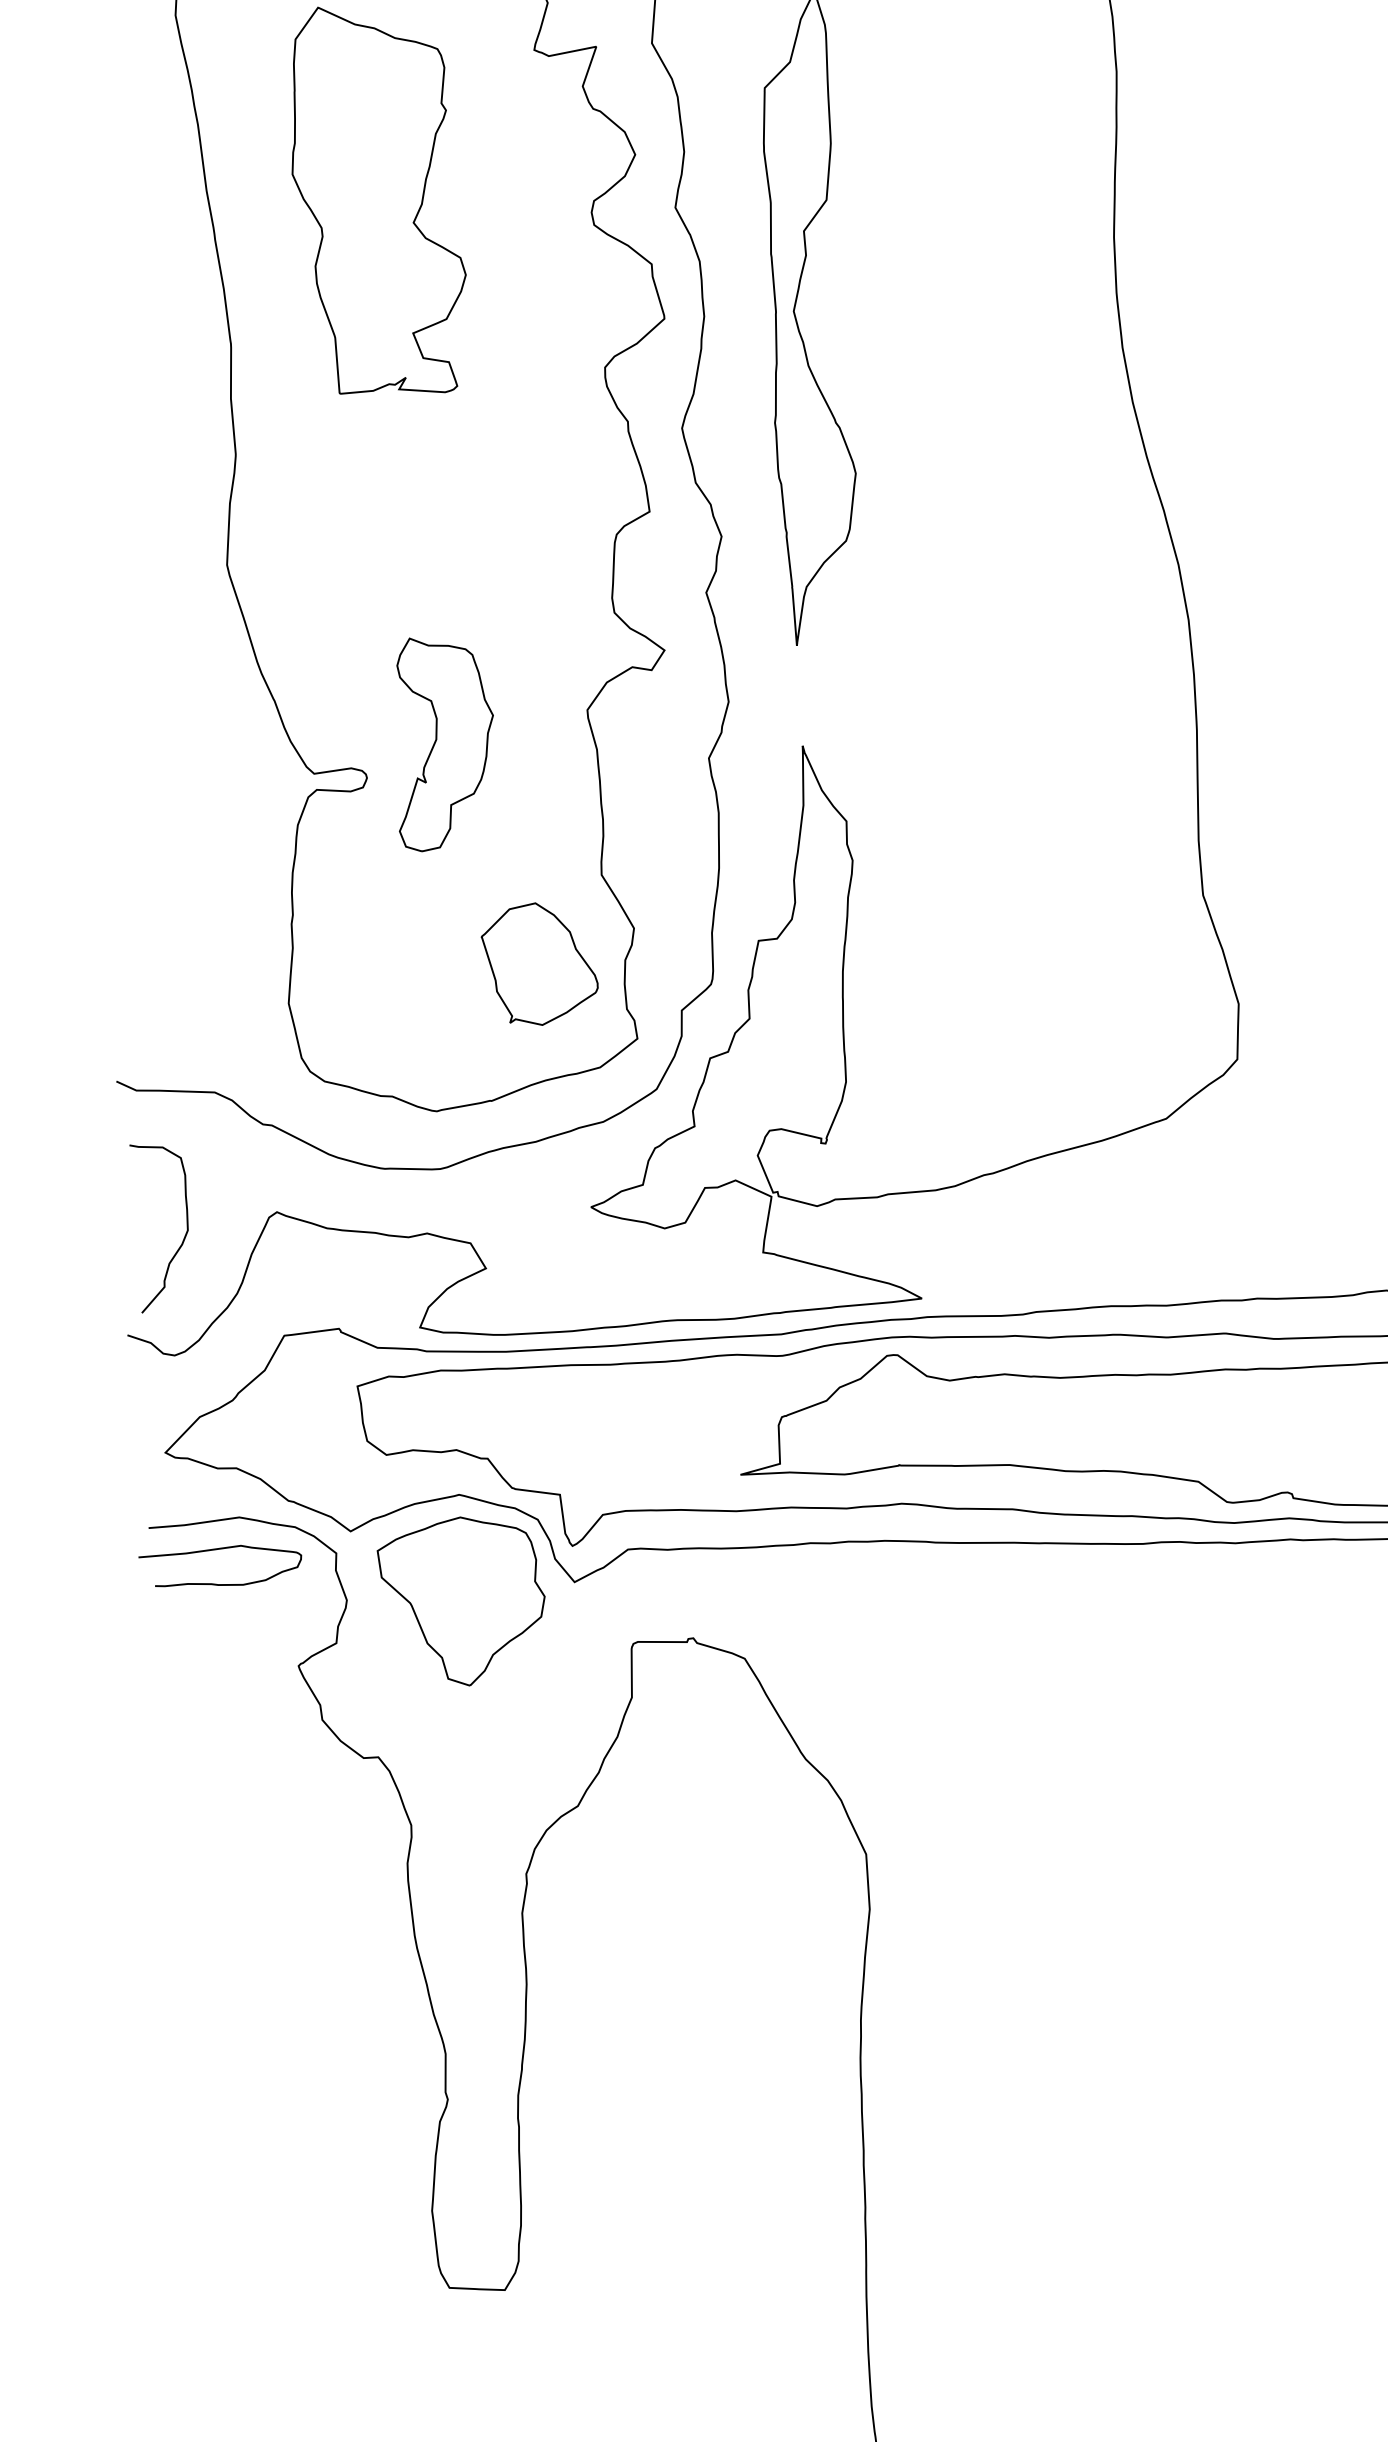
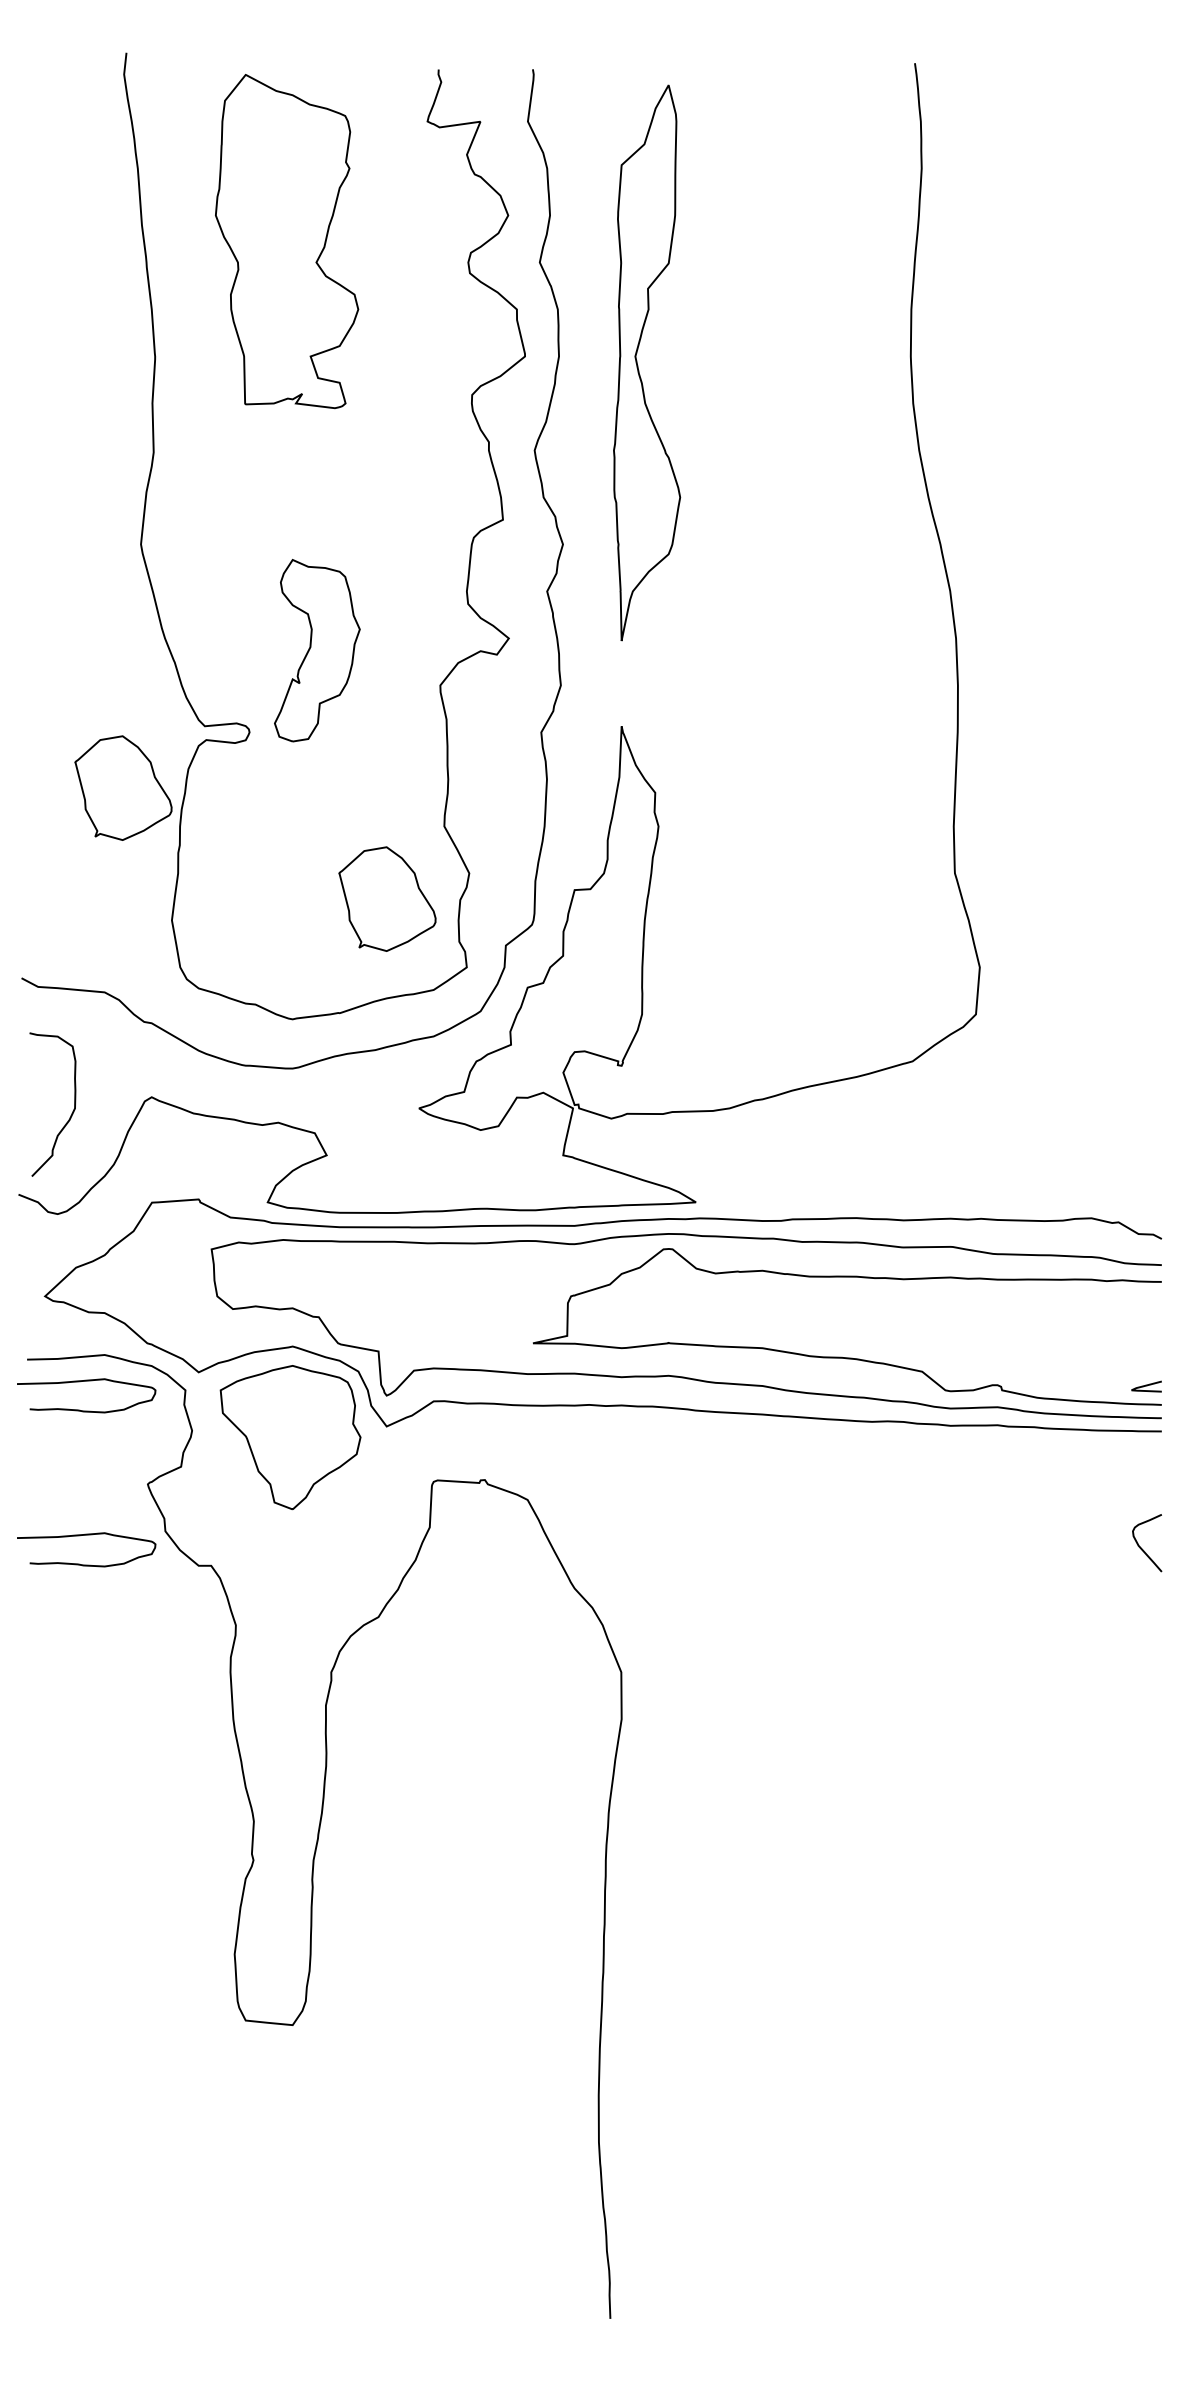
part: (444, 743) -> (317, 650), moved
part: (222, 851) -> (123, 787), added
curve: (230, 1730) -> (86, 1535), added

